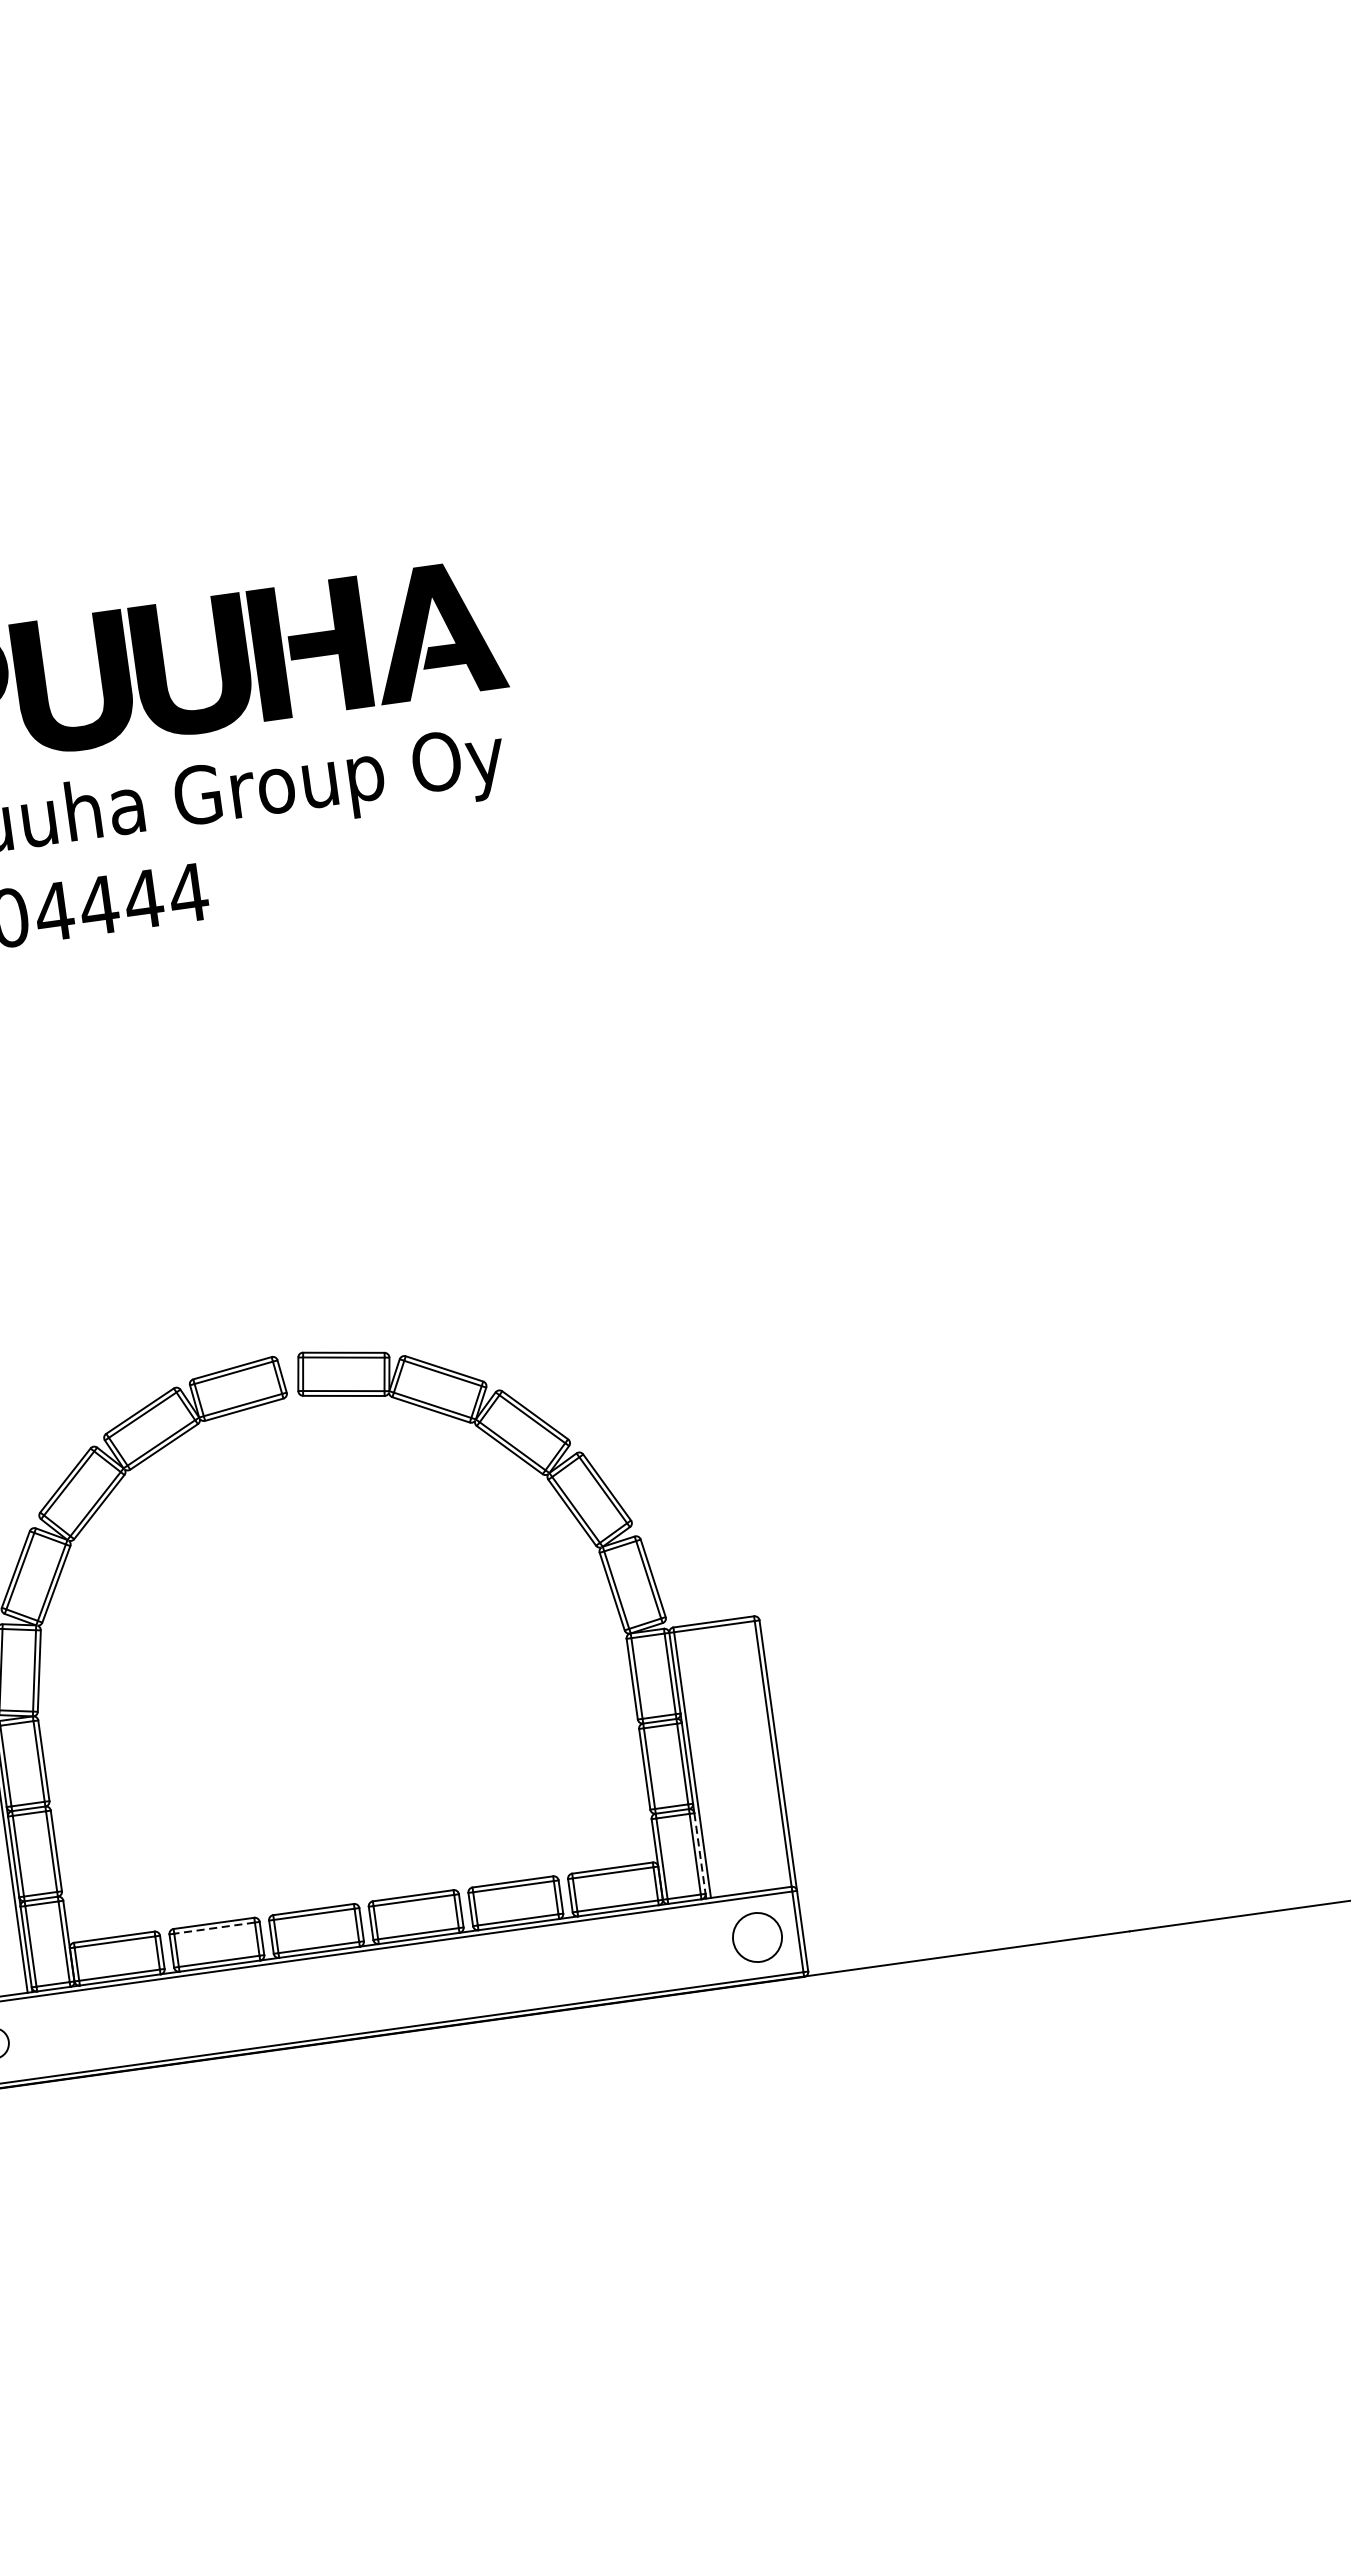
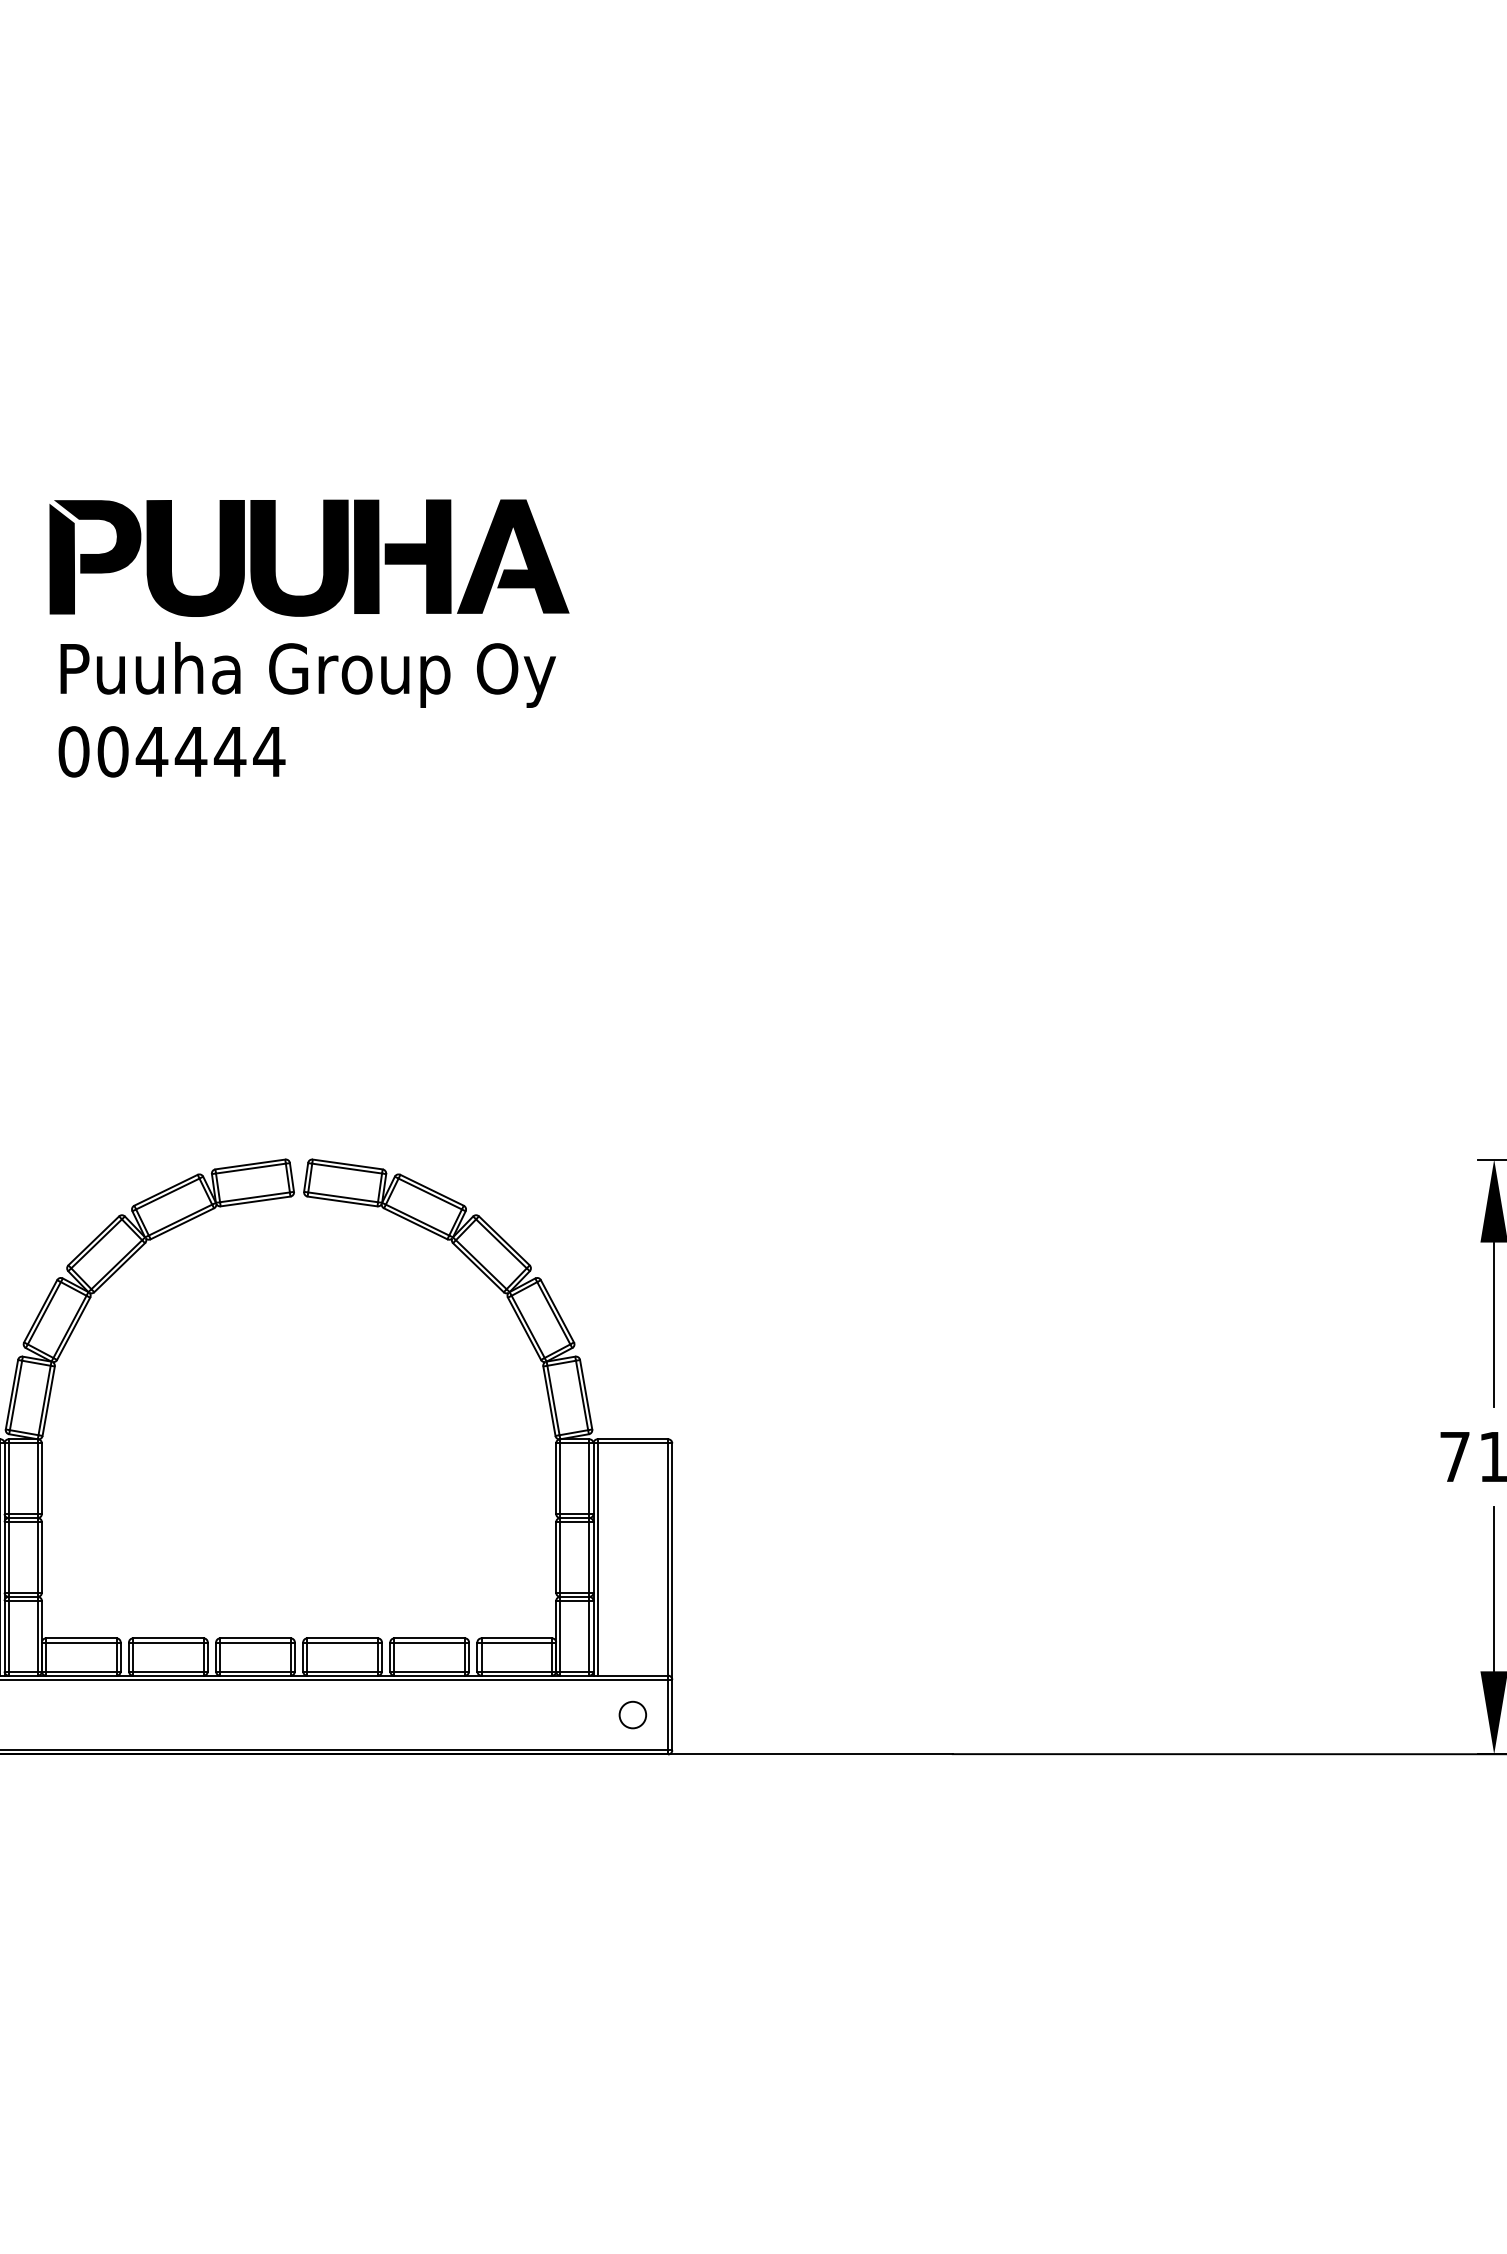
line: (700, 1853) -> (593, 1636), dashed -> solid
line: (213, 1928) -> (167, 1642), dashed -> solid
circle: (757, 1936) -> (632, 1714), size x0.62

